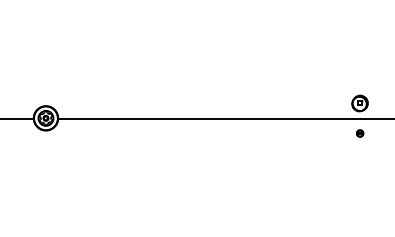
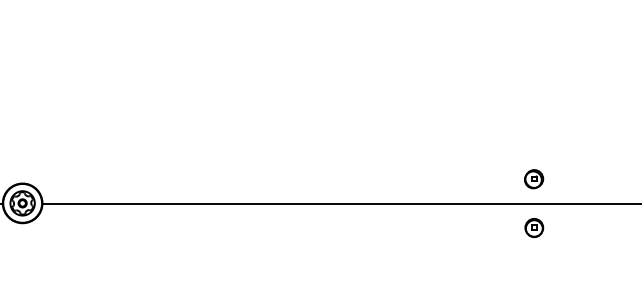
part: (359, 103) -> (533, 179), size x0.71
part: (359, 133) -> (533, 228), size x1.67

